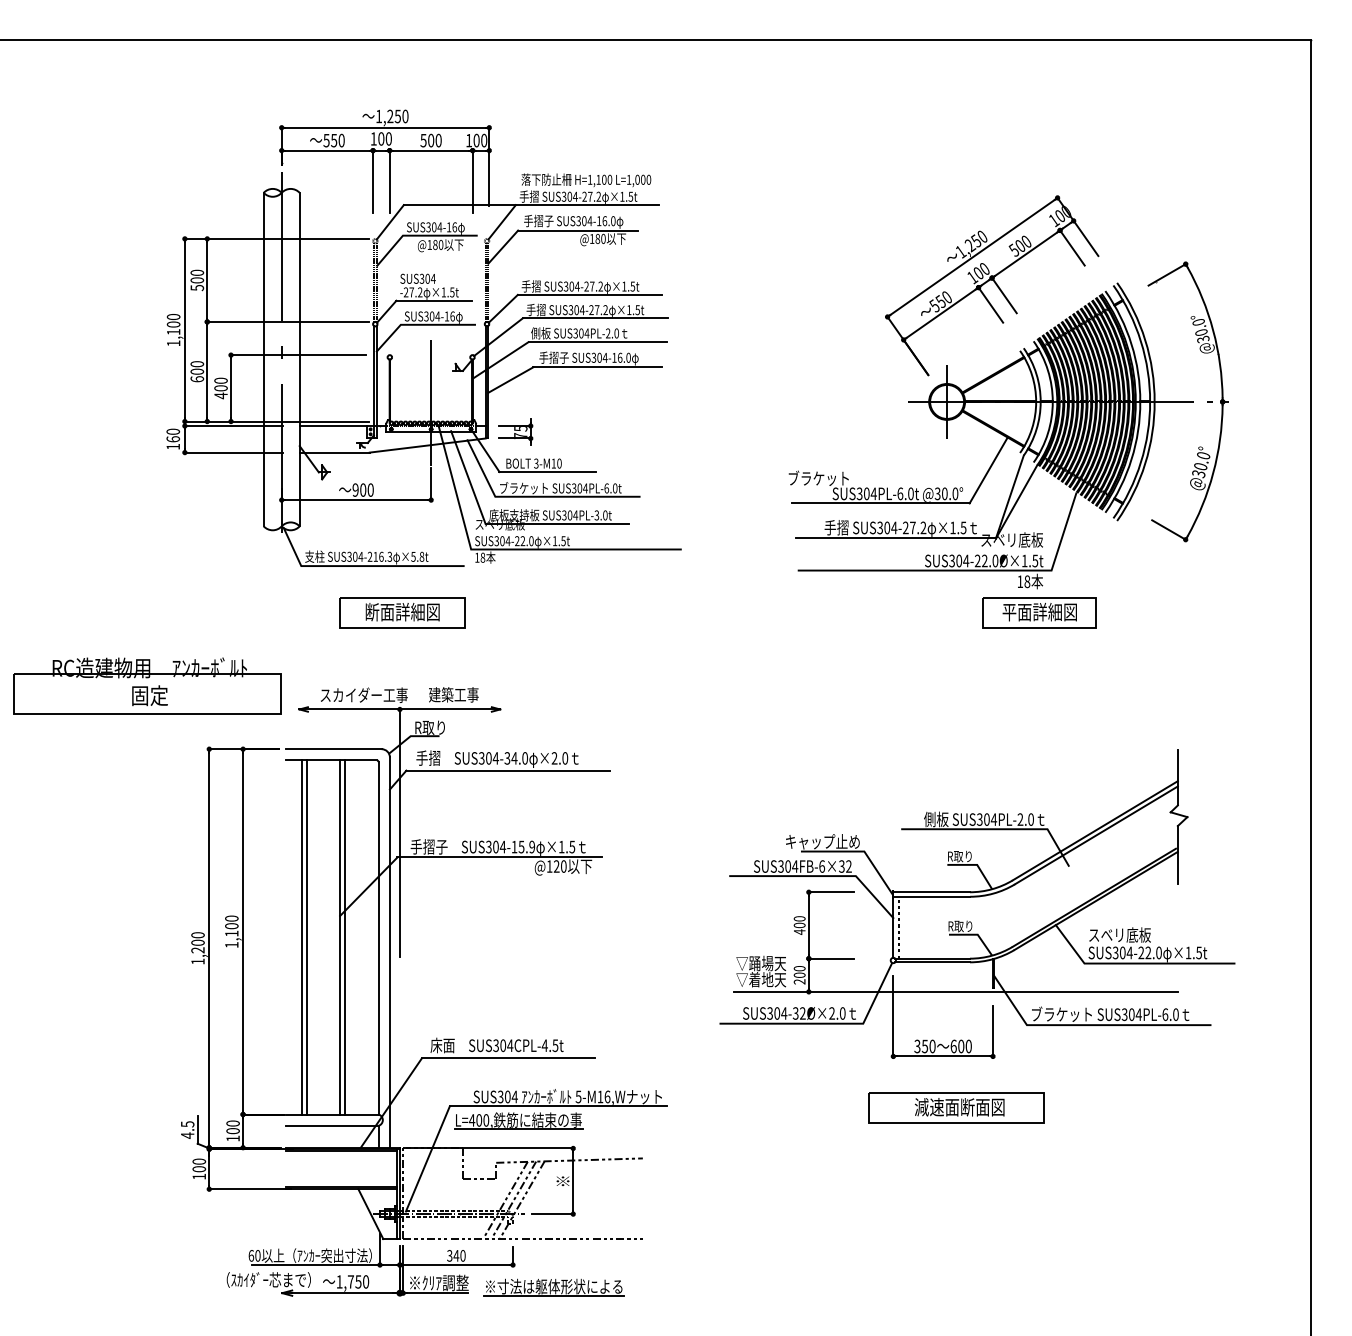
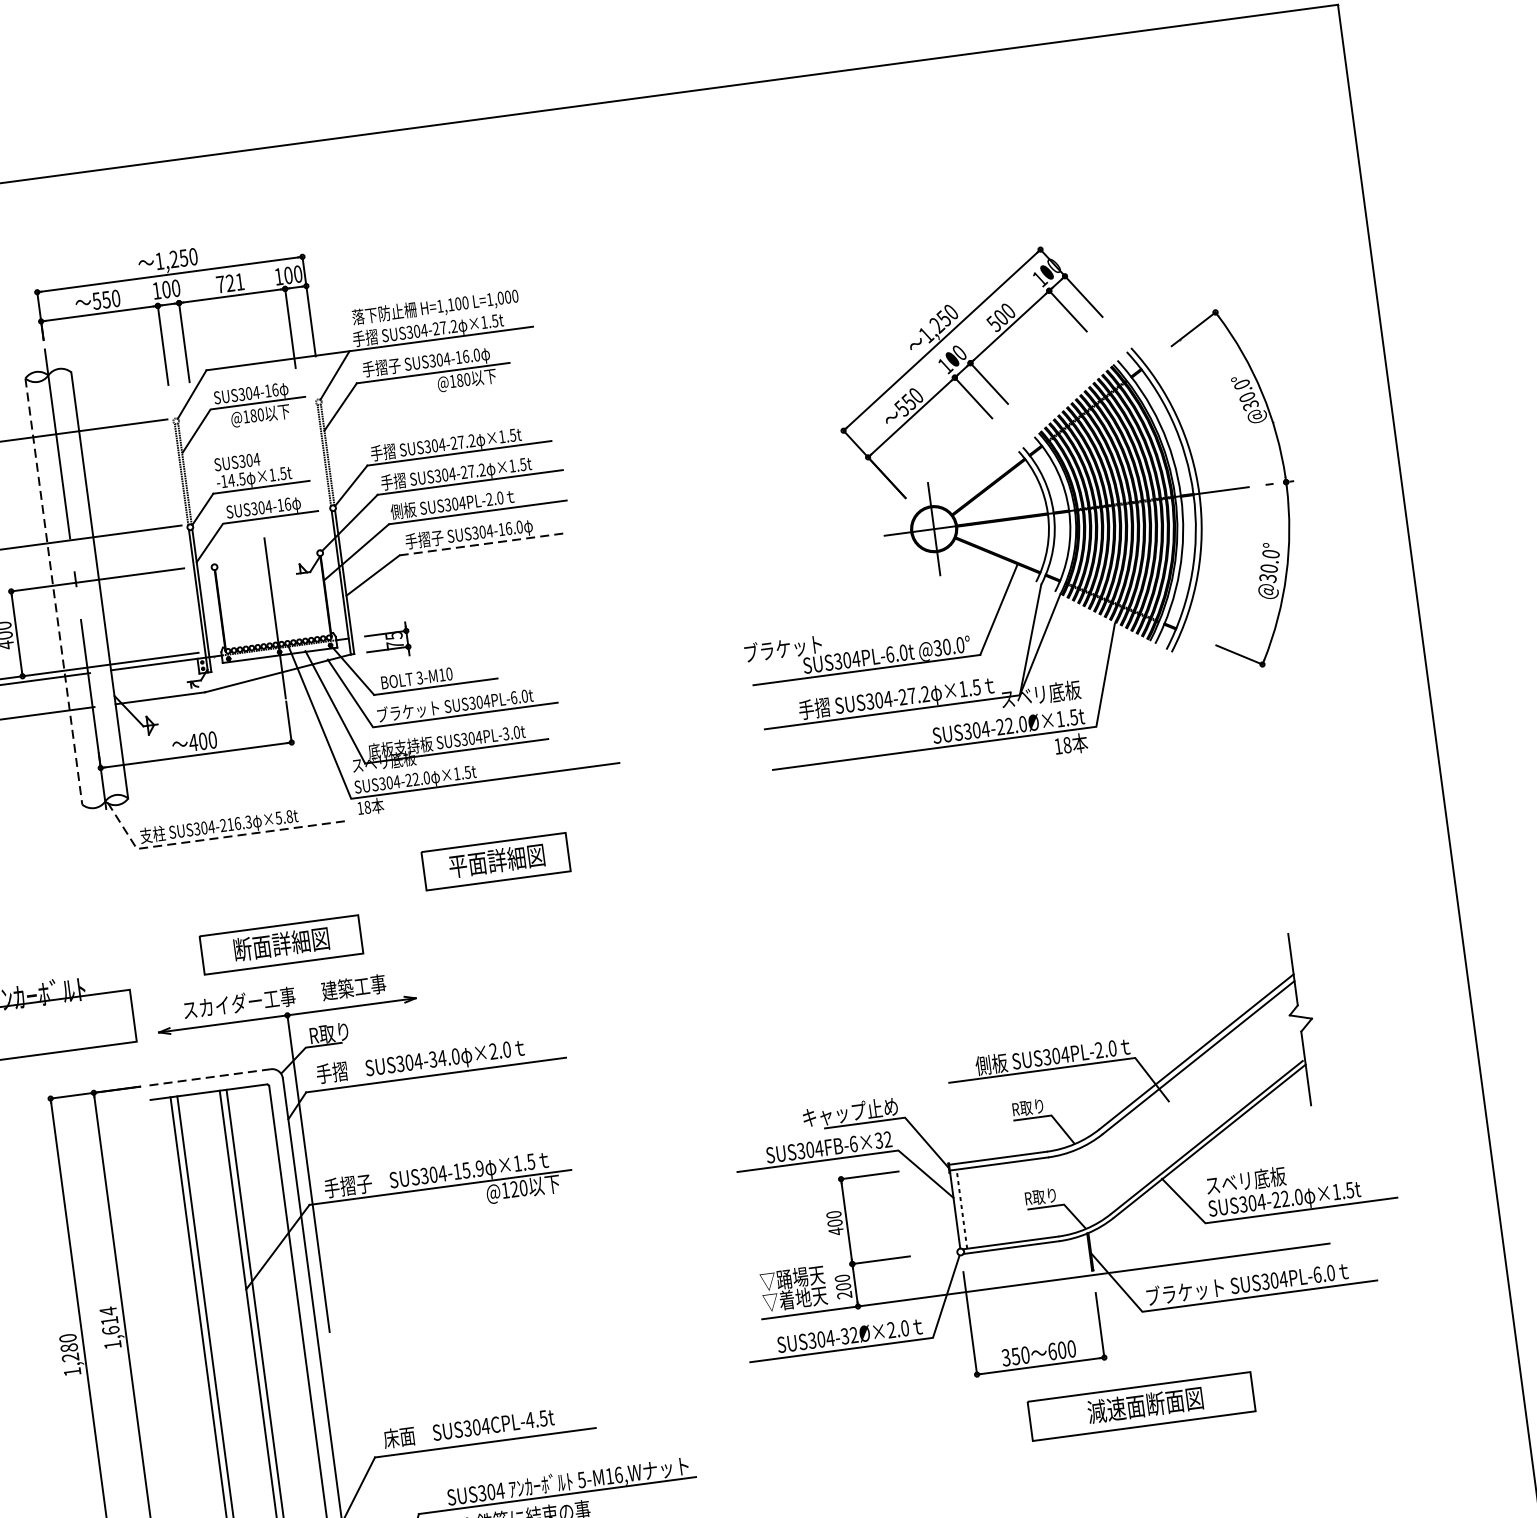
text: (430, 140) -> (229, 283), 500 -> 721
text: (412, 292) -> (232, 480), -27.2 -> -14.5
line: (263, 359) -> (53, 591), solid -> dashed
line: (598, 367) -> (482, 544), solid -> dashed
text: (355, 489) -> (193, 741), 900 -> 400
line: (361, 566) -> (213, 839), solid -> dashed
part: (402, 612) -> (281, 944), moved
part: (1039, 612) -> (496, 861), moved
line: (333, 749) -> (209, 1077), solid -> dashed
text: (231, 925) -> (109, 1320), 1,100 -> 1,614
text: (197, 942) -> (68, 1347), 1,200 -> 1,280
part: (956, 1107) -> (1141, 1406), moved

